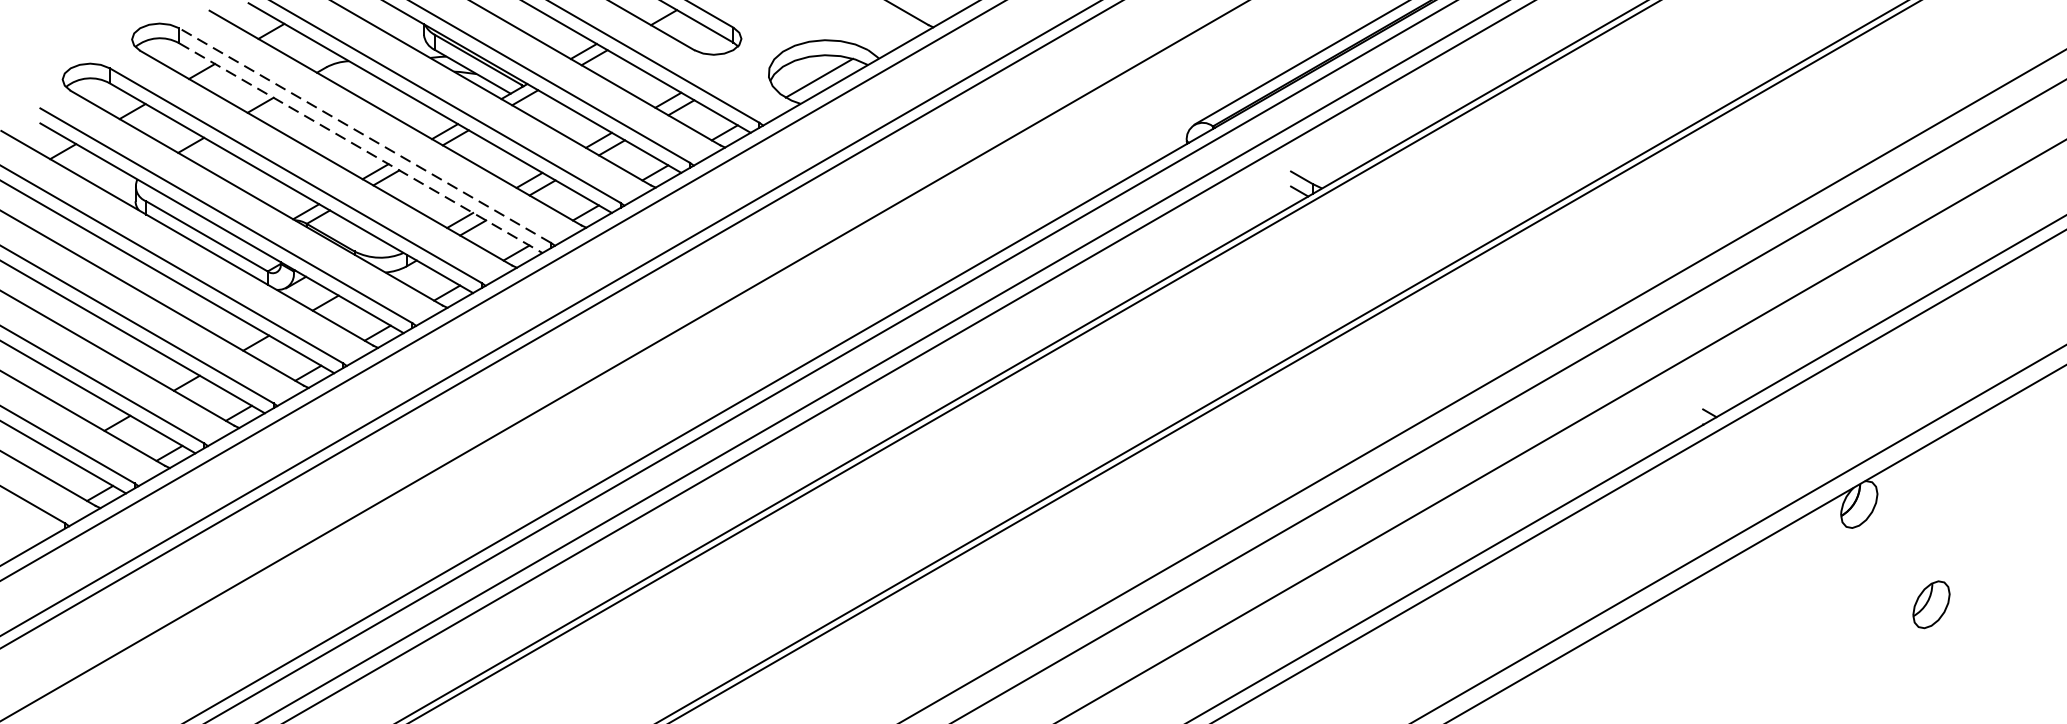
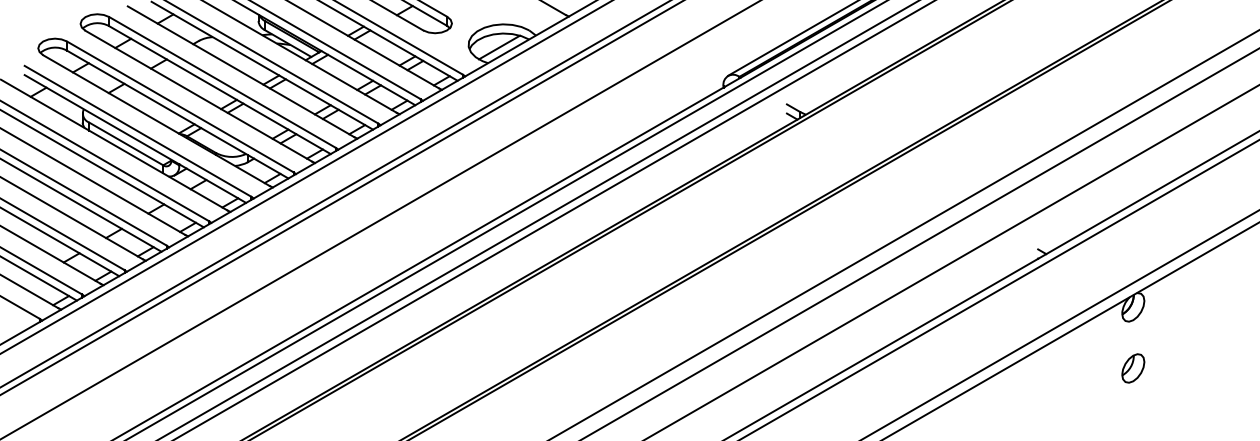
line: (364, 135) -> (222, 82), dashed -> solid
line: (361, 148) -> (220, 90), dashed -> solid
part: (1931, 604) -> (1133, 368), moved

